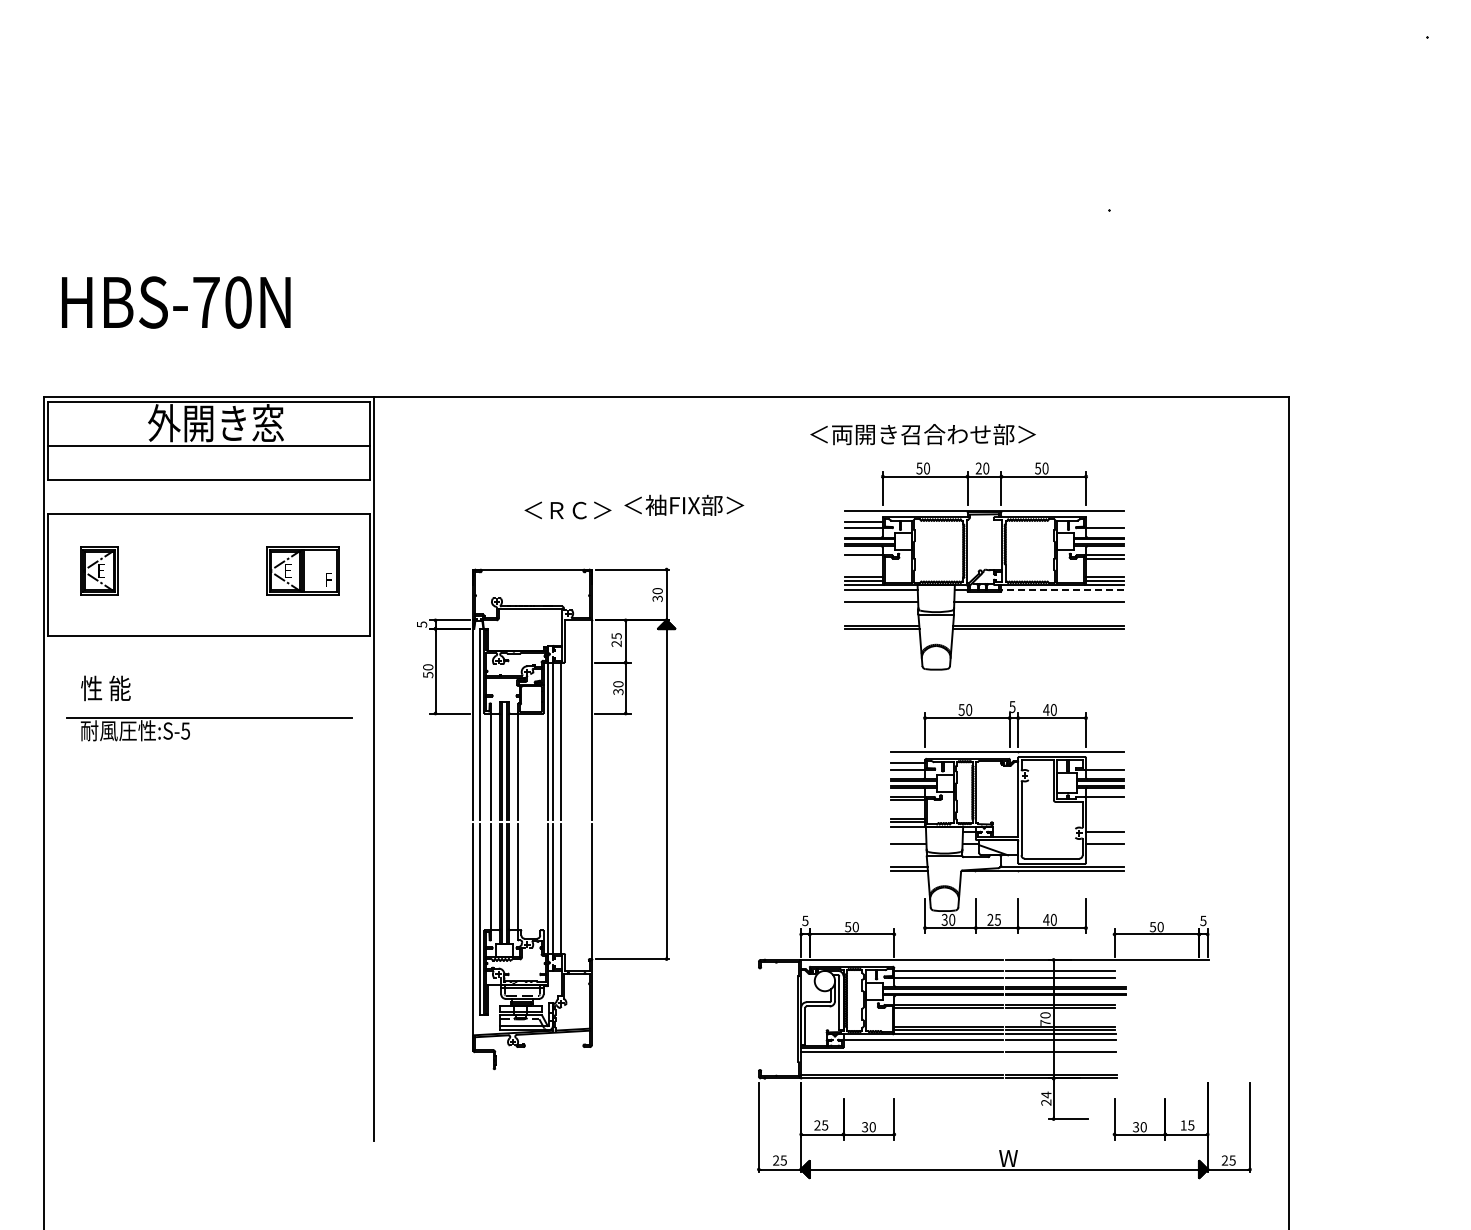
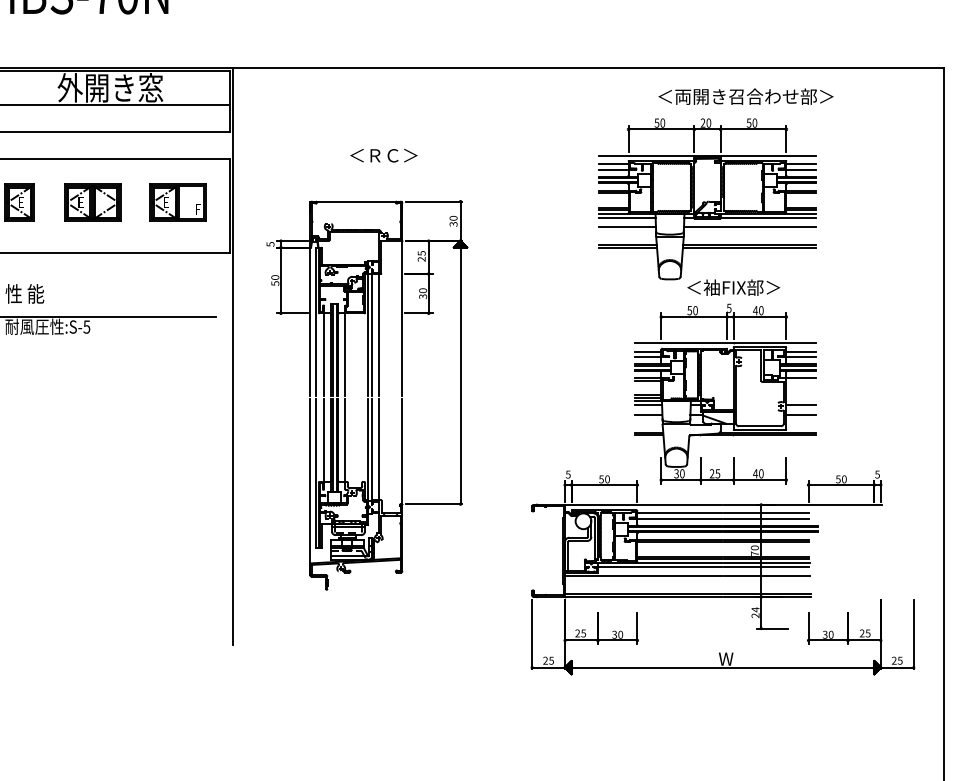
text: (922, 434) -> (745, 96), moved
text: (684, 504) -> (733, 287), moved
line: (1105, 521) -> (801, 164), added
line: (863, 558) -> (613, 193), added
part: (192, 570) -> (92, 202), added
line: (1062, 590) -> (768, 217), dashed -> solid
line: (1104, 763) -> (800, 352), added
line: (908, 831) -> (648, 405), added
text: (1183, 1125) -> (862, 633), 15 -> 25

